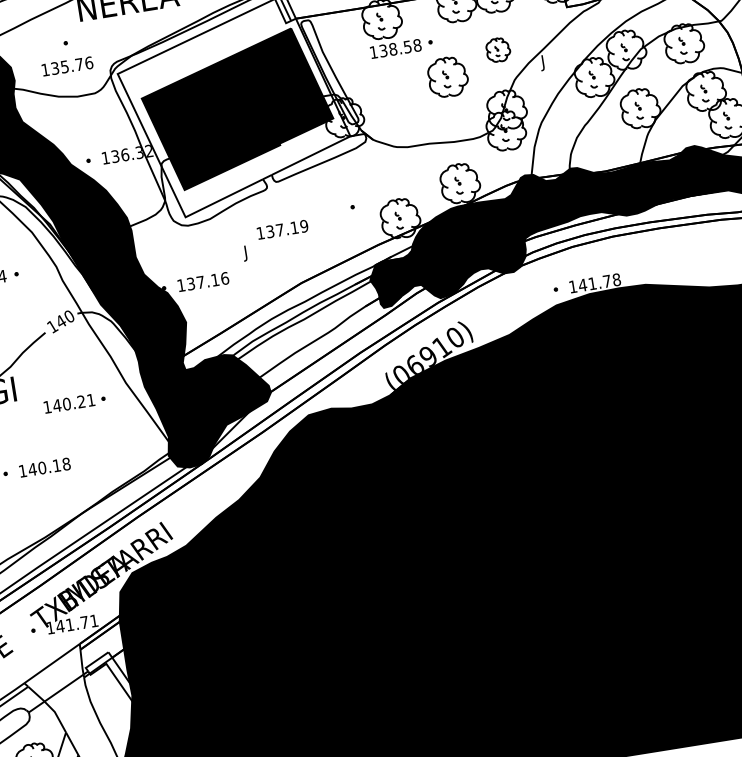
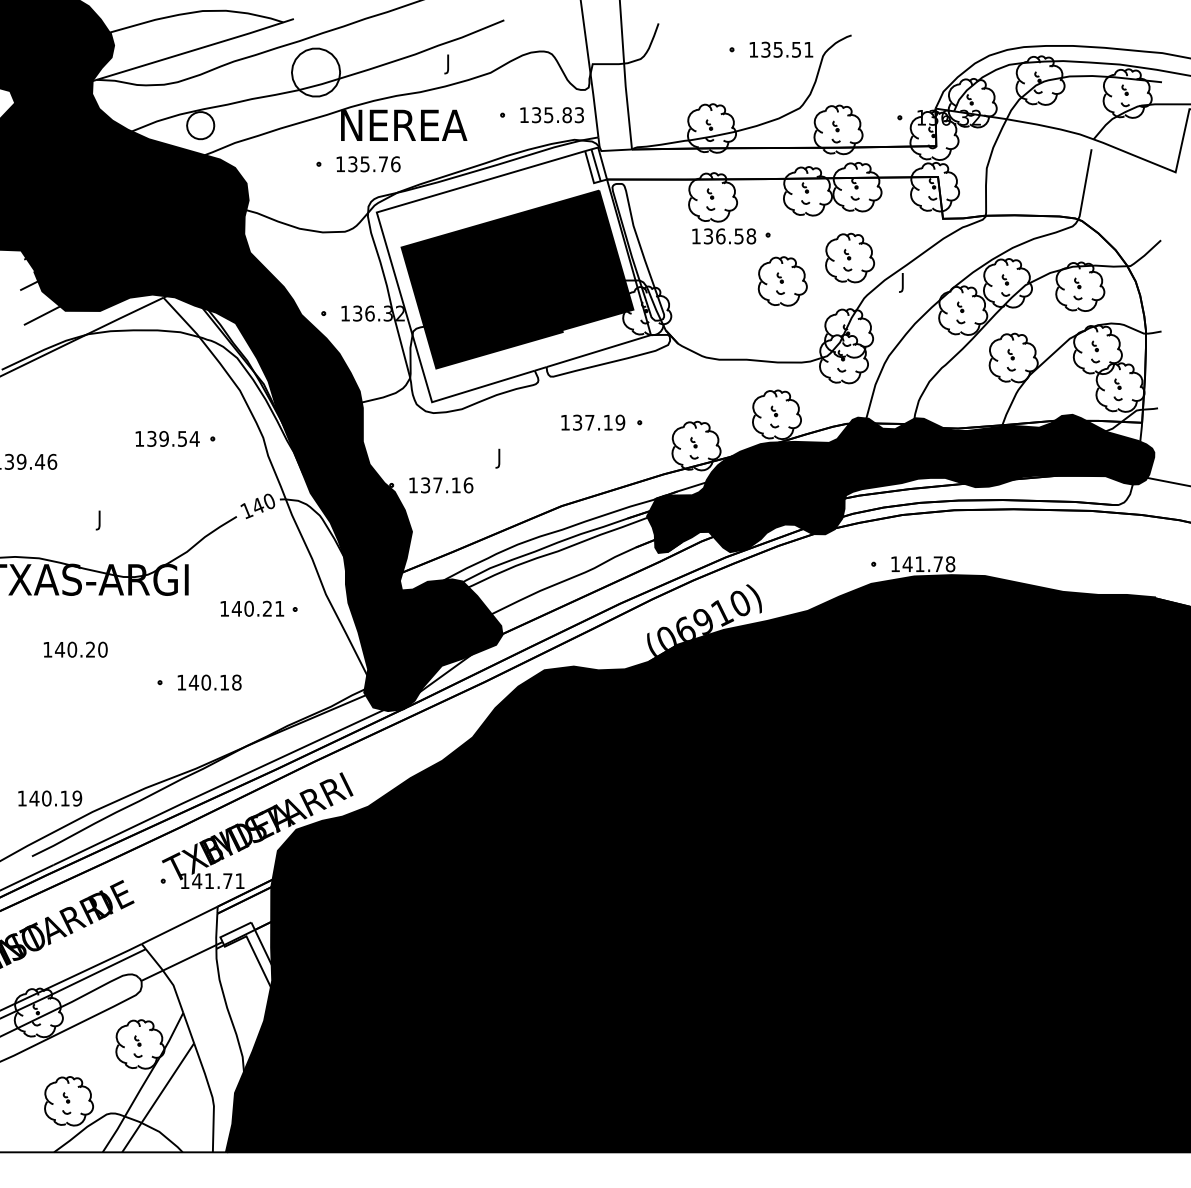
text: (393, 49) -> (720, 236), 138.58 -> 136.58
part: (497, 49) -> (849, 257), size x1.67
text: (67, 66) -> (368, 164), moved
text: (282, 229) -> (593, 422), moved

